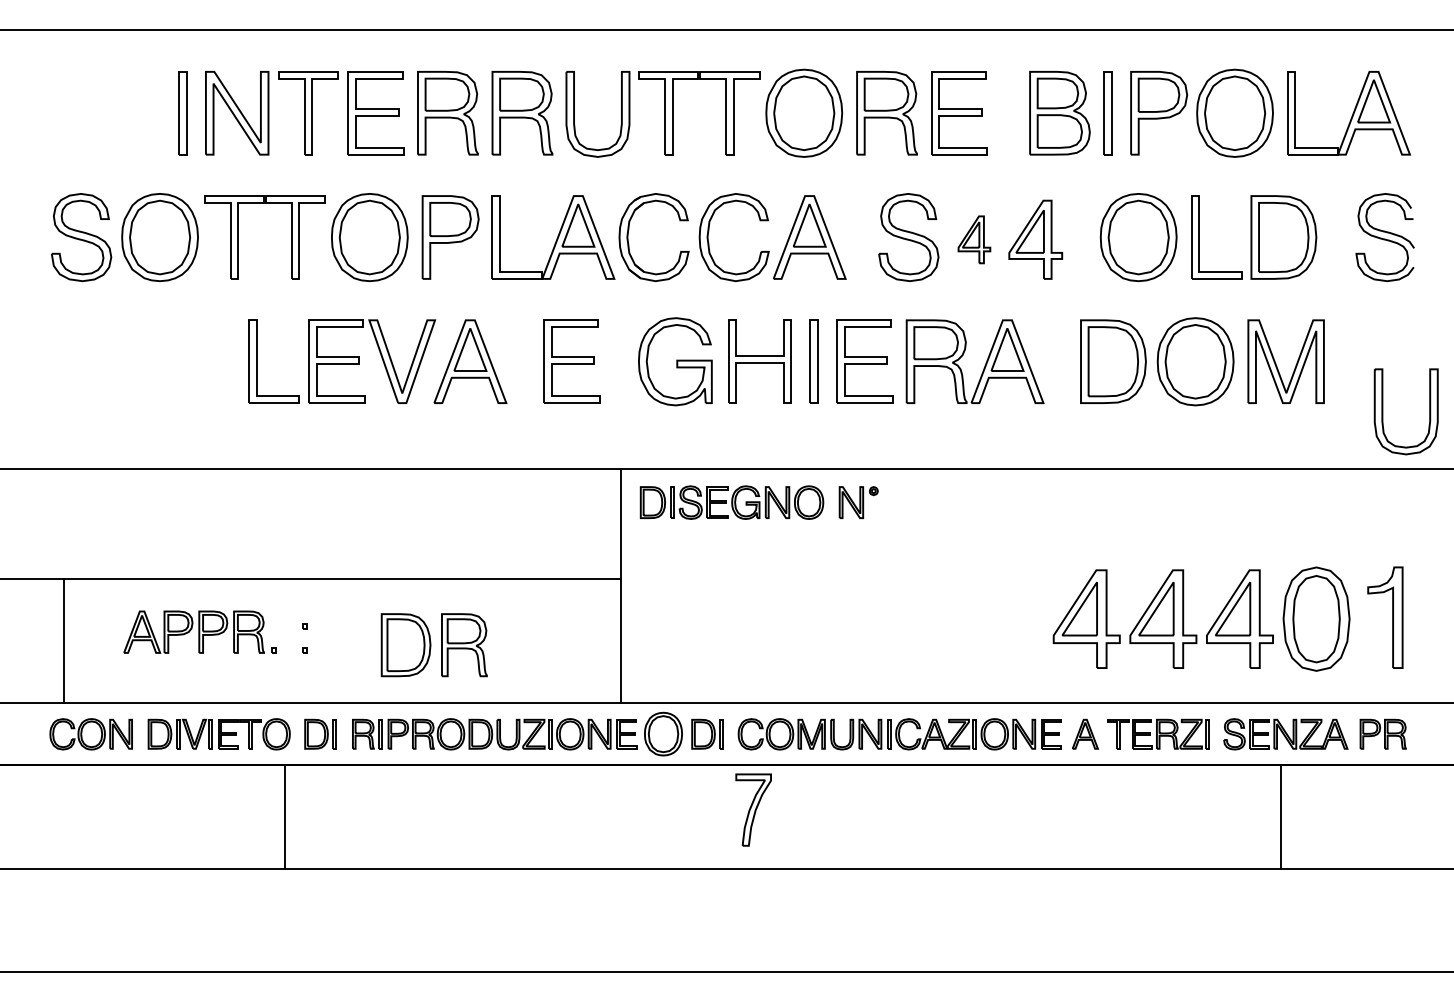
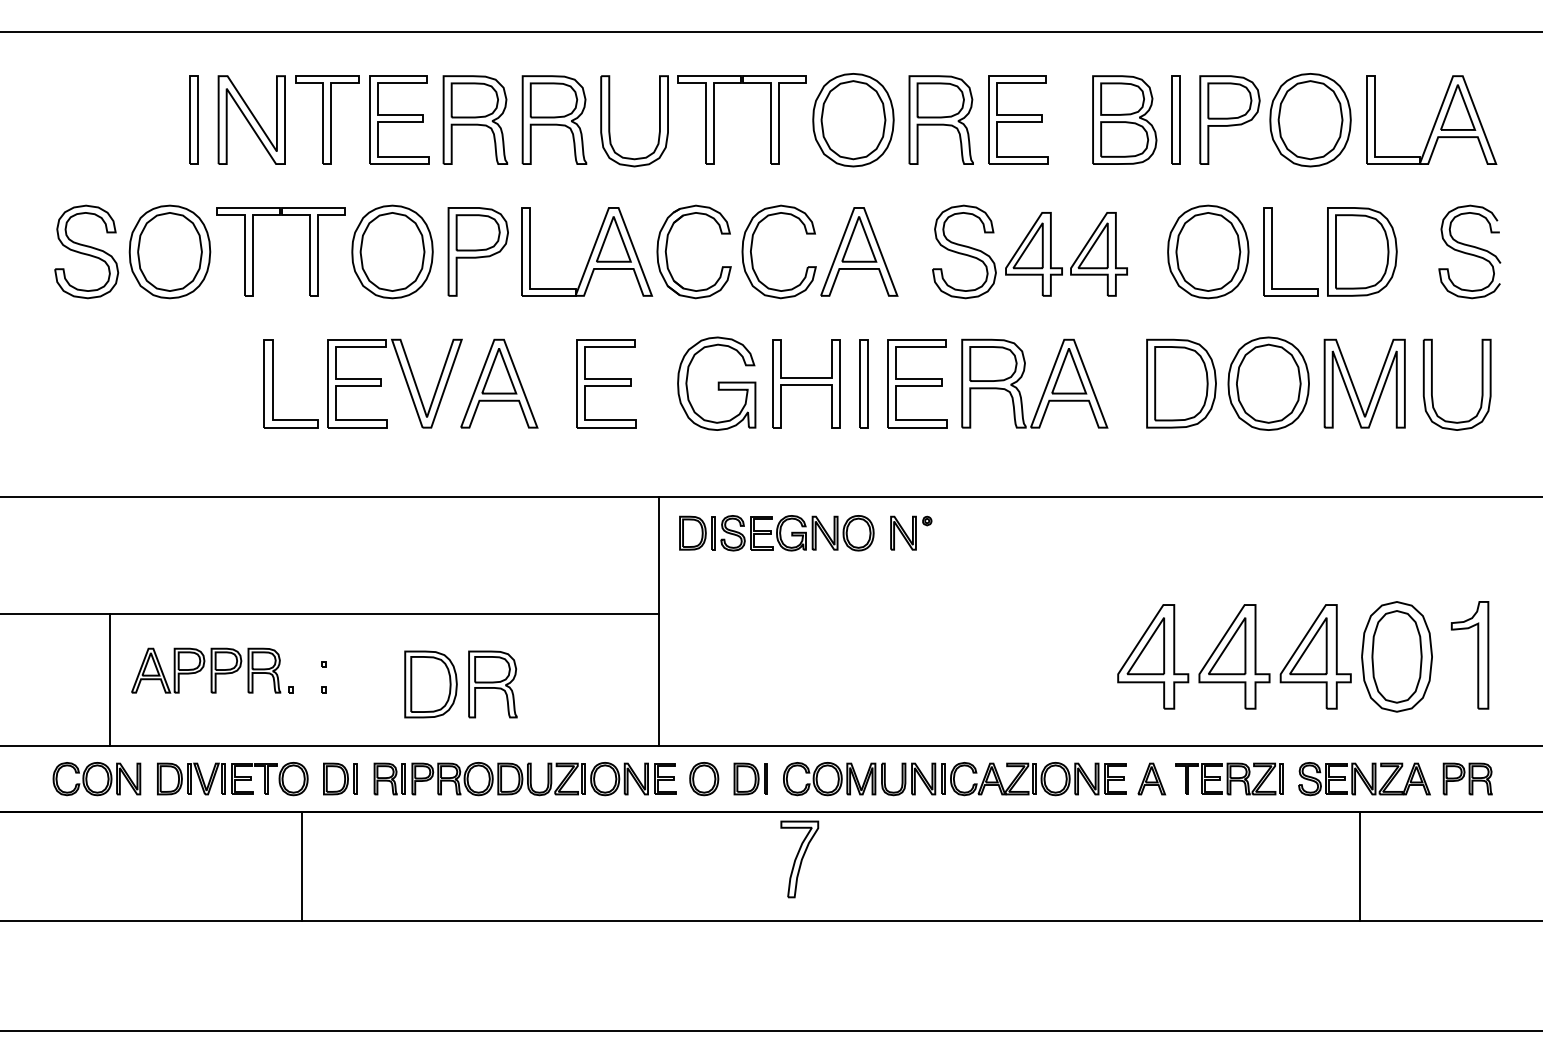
part: (973, 239) -> (1033, 254), size x1.67
part: (1382, 411) -> (1432, 384), moved
line: (64, 640) -> (110, 679), moved
part: (663, 734) -> (704, 779), size x0.71

